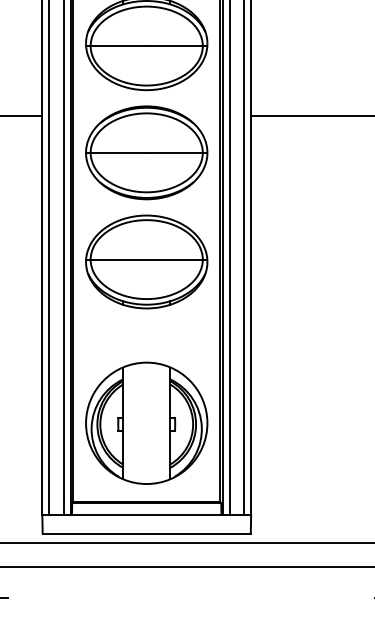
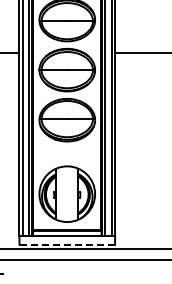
line: (147, 532) -> (67, 244), solid -> dashed

